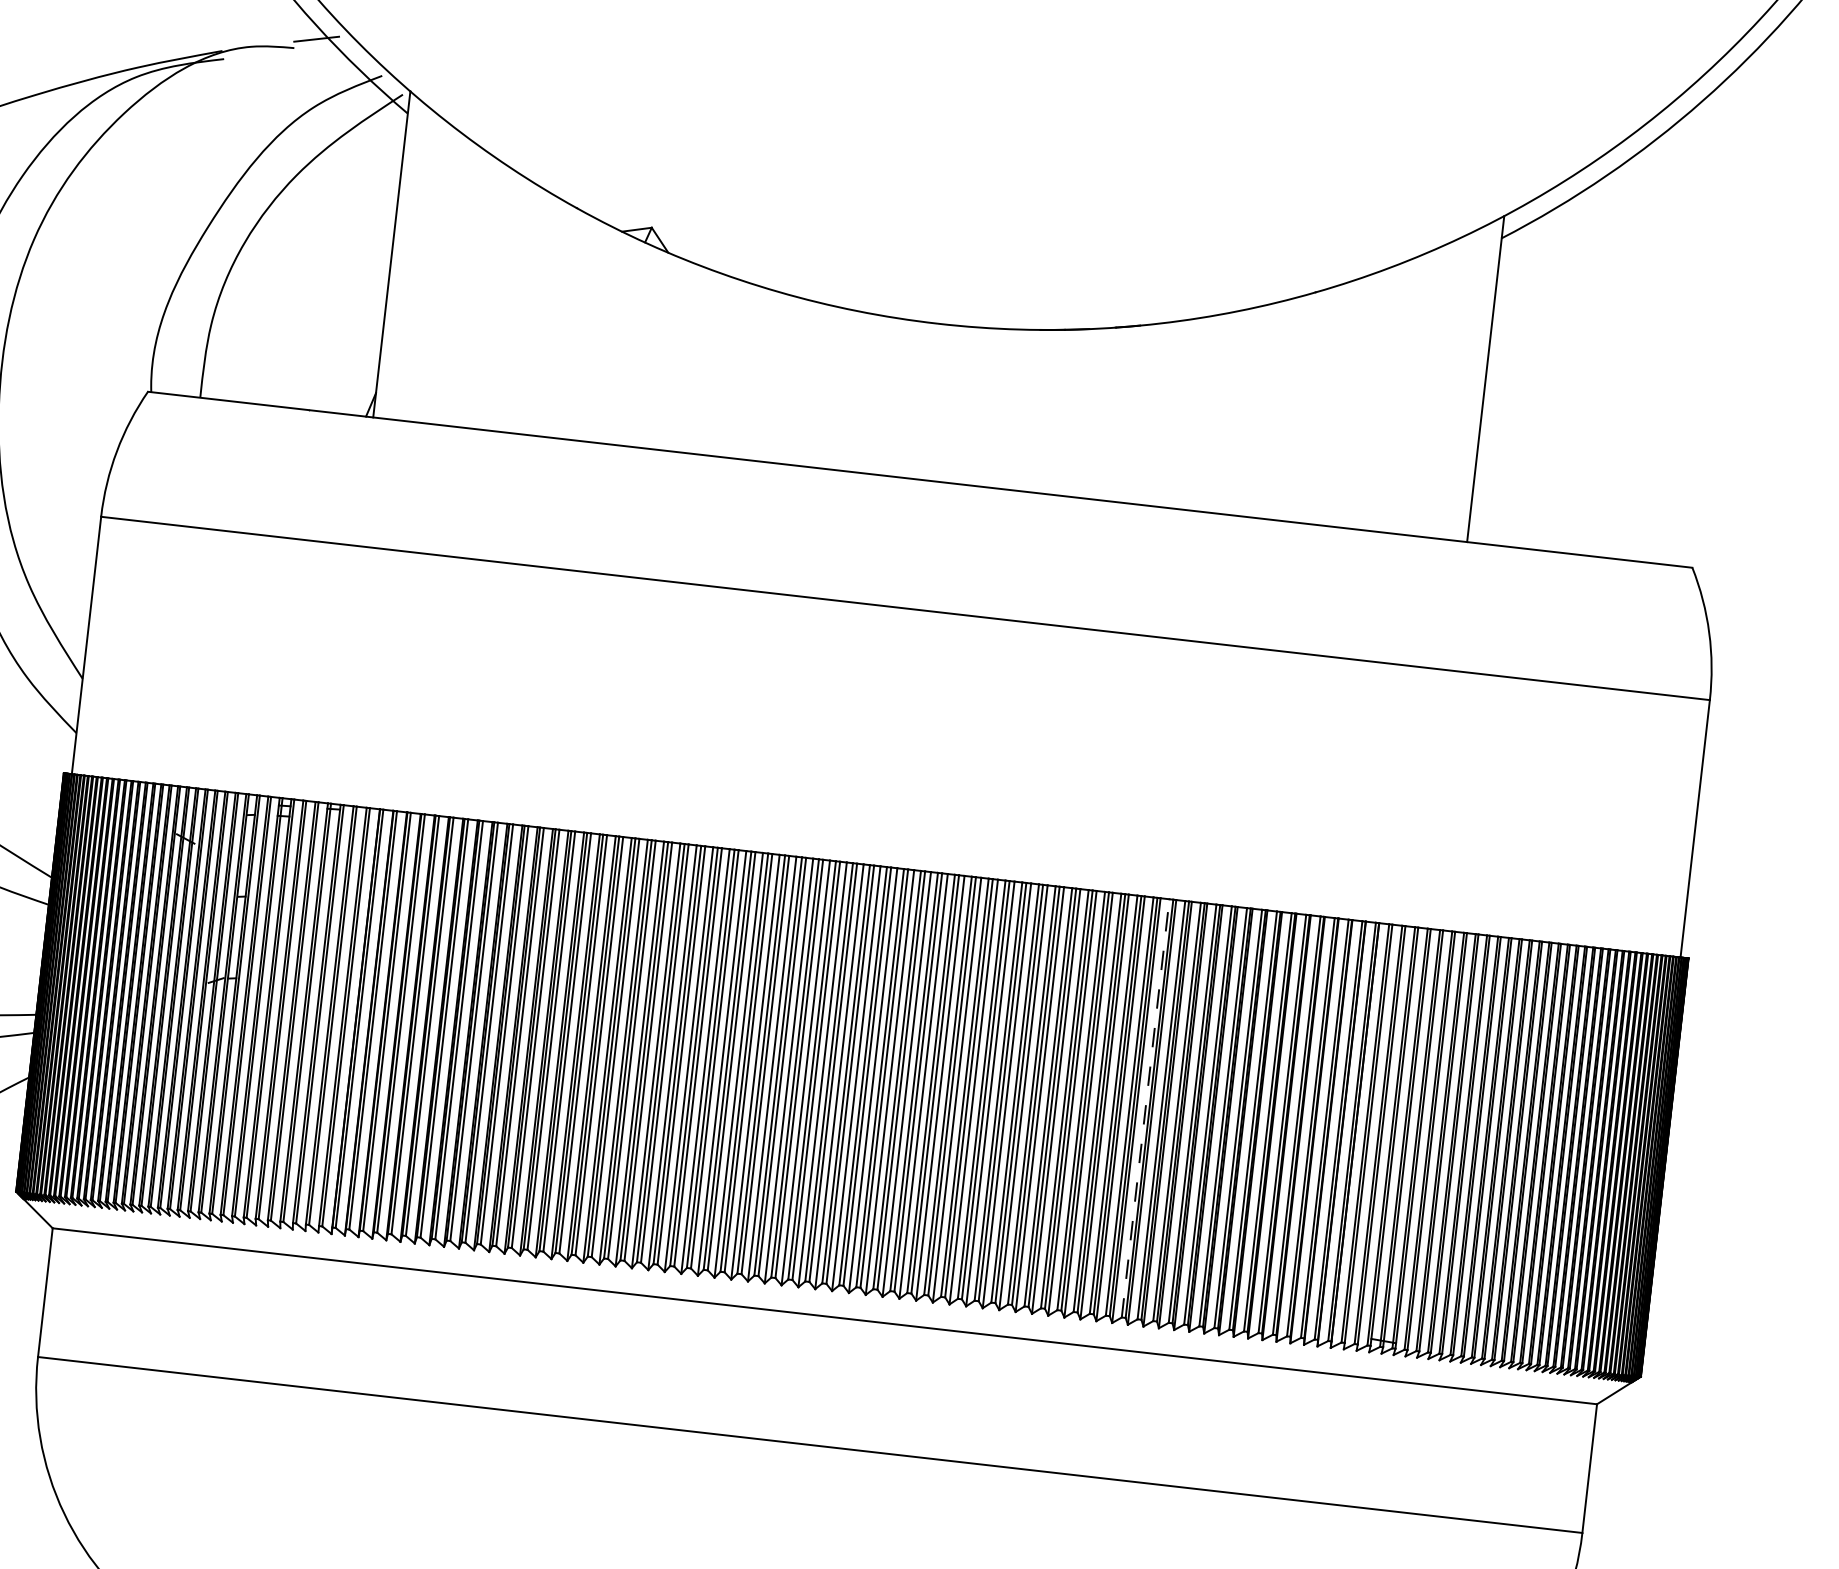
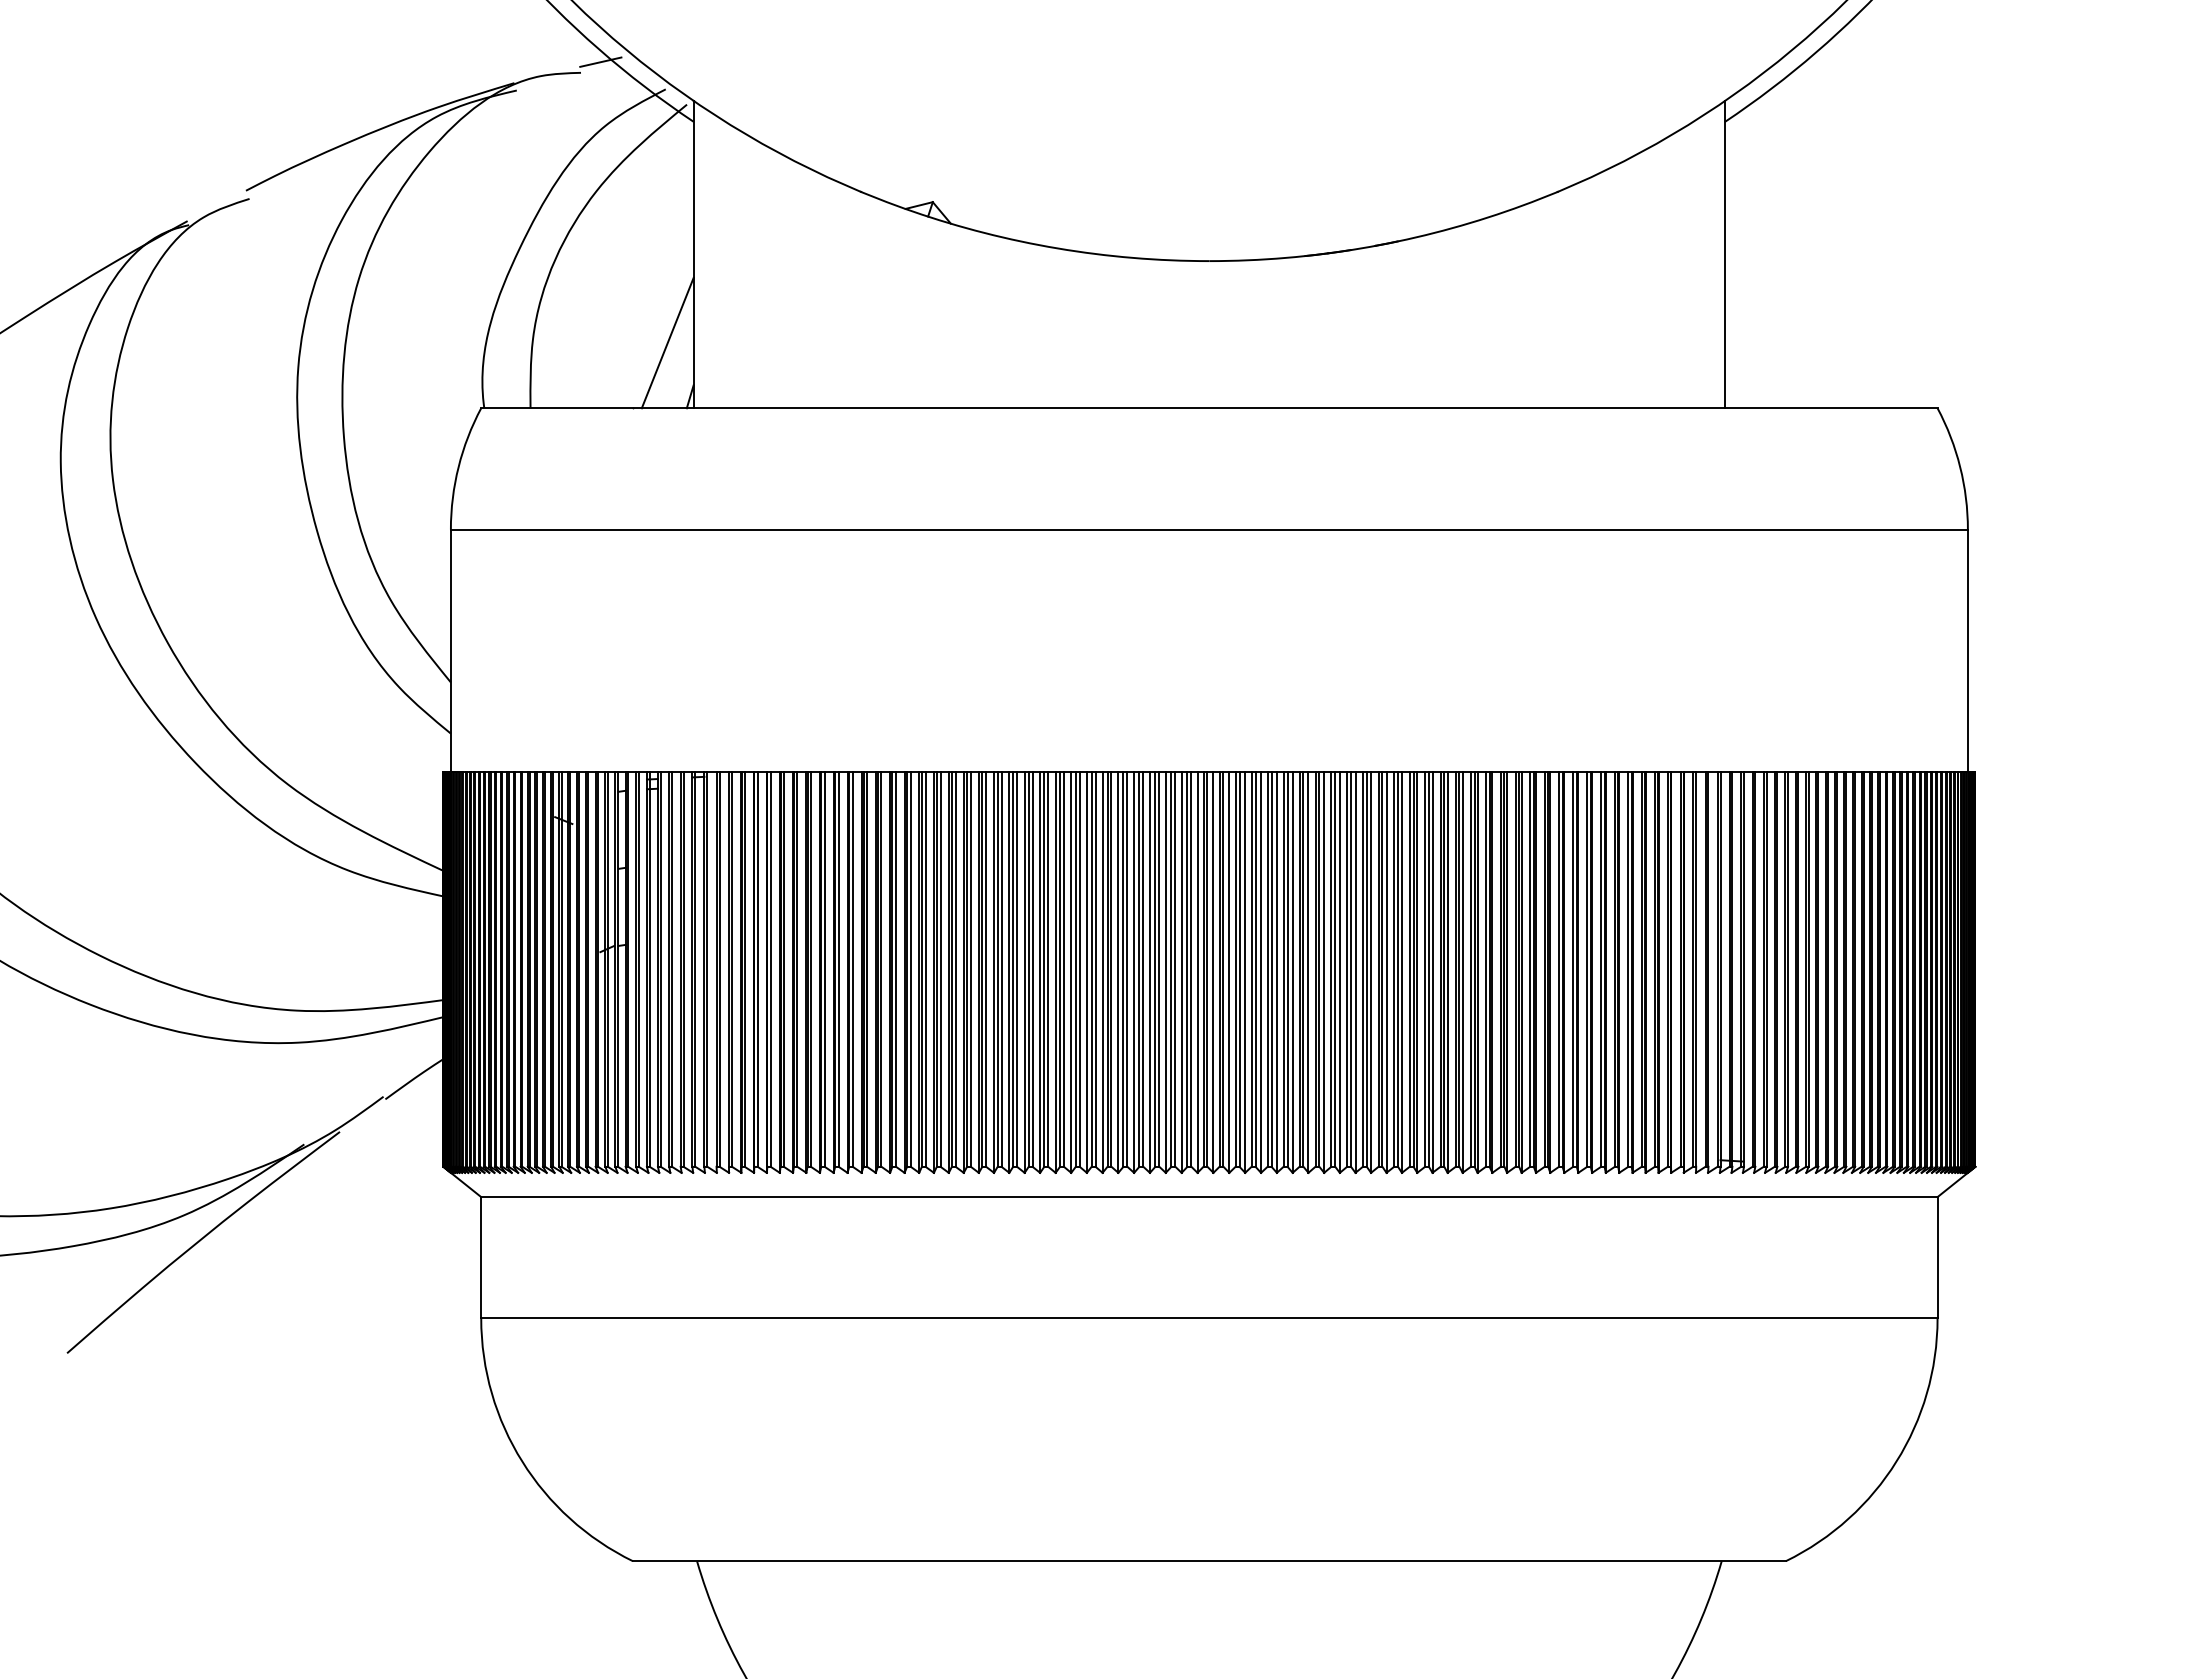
line: (353, 344) -> (667, 342), added
line: (1145, 1108) -> (1485, 969), dashed -> solid

